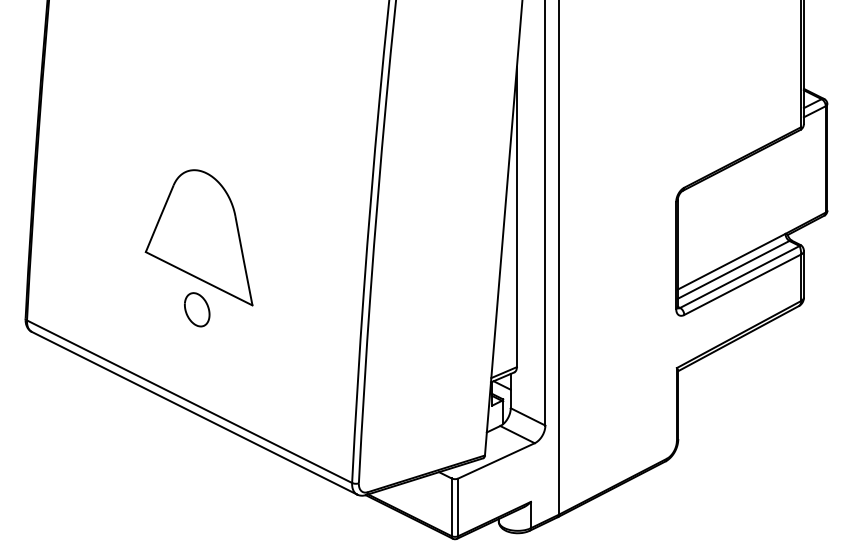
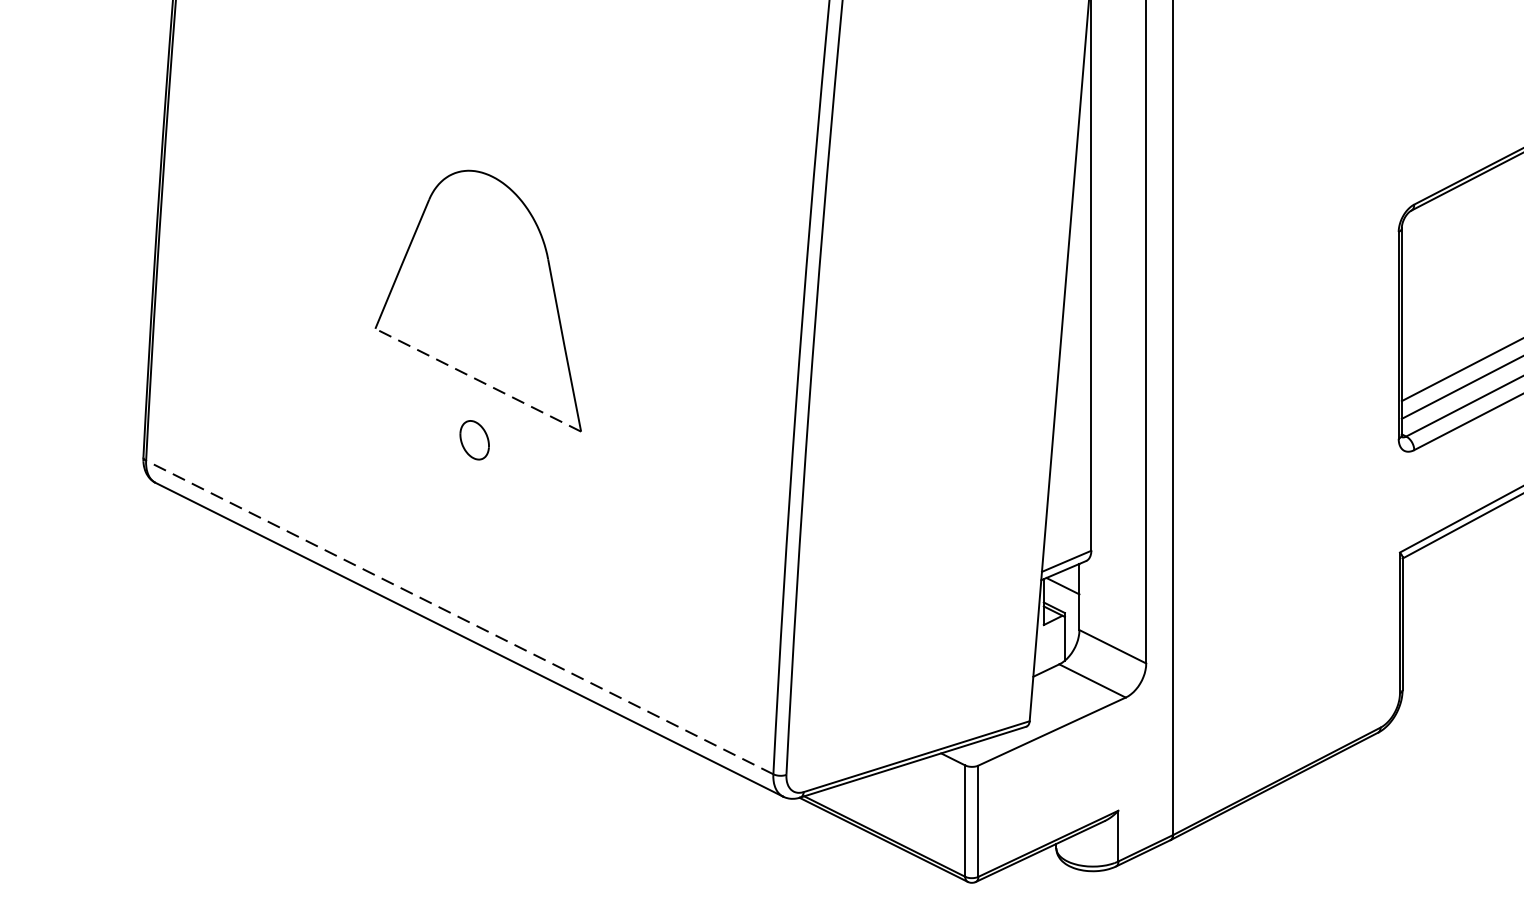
line: (199, 278) -> (478, 379), solid -> dashed
part: (197, 309) -> (475, 439), size x0.6
line: (189, 401) -> (459, 617), solid -> dashed

